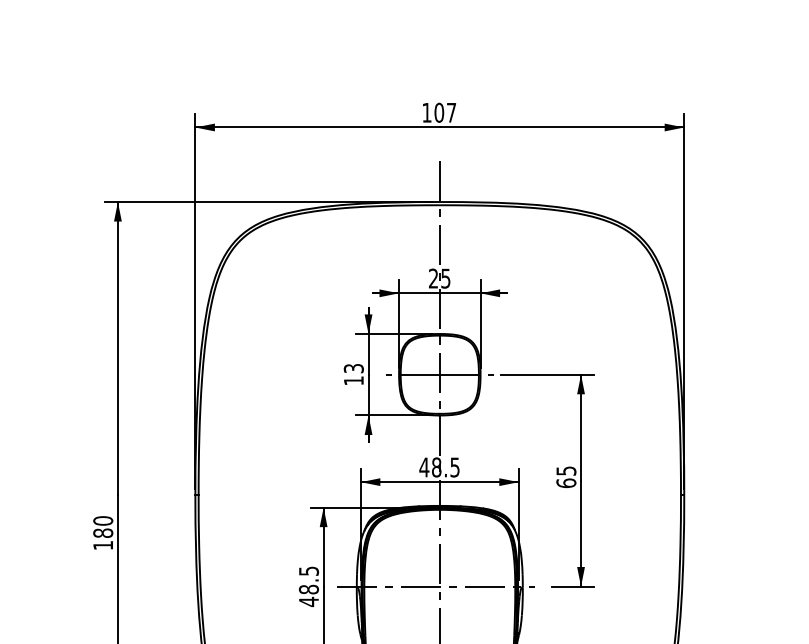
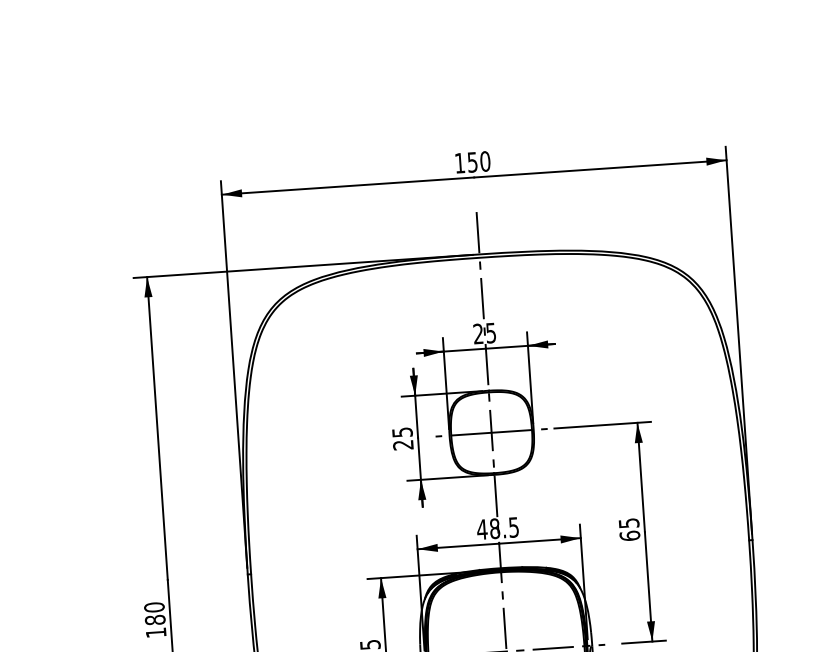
text: (445, 112) -> (479, 161), 107 -> 150
text: (353, 374) -> (402, 438), 13 -> 25

